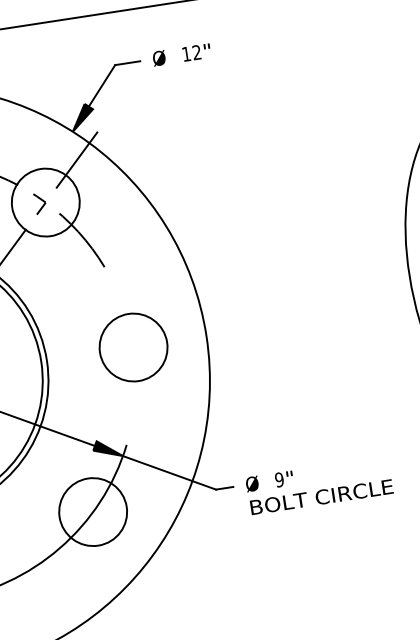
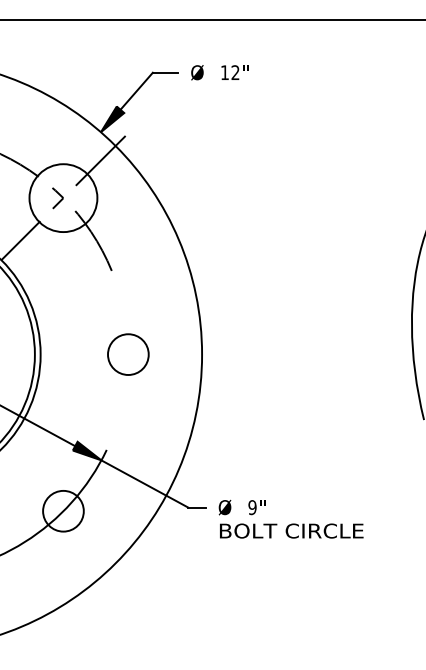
circle: (133, 347) -> (128, 354), size x0.6
circle: (93, 512) -> (63, 511), size x0.6

